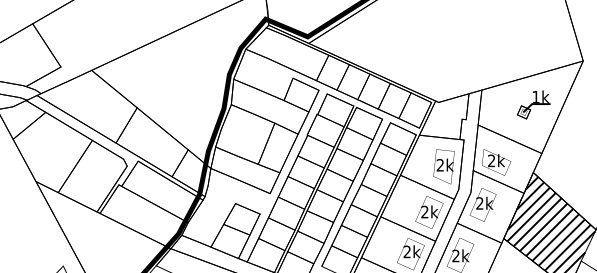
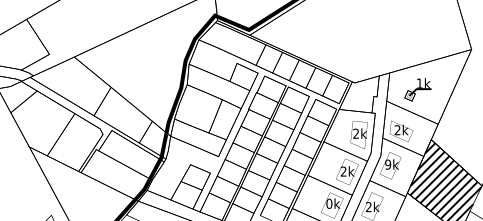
part: (533, 104) -> (417, 89), moved
text: (479, 203) -> (387, 164), 2k -> 9k
text: (407, 251) -> (329, 203), 2k -> 0k

